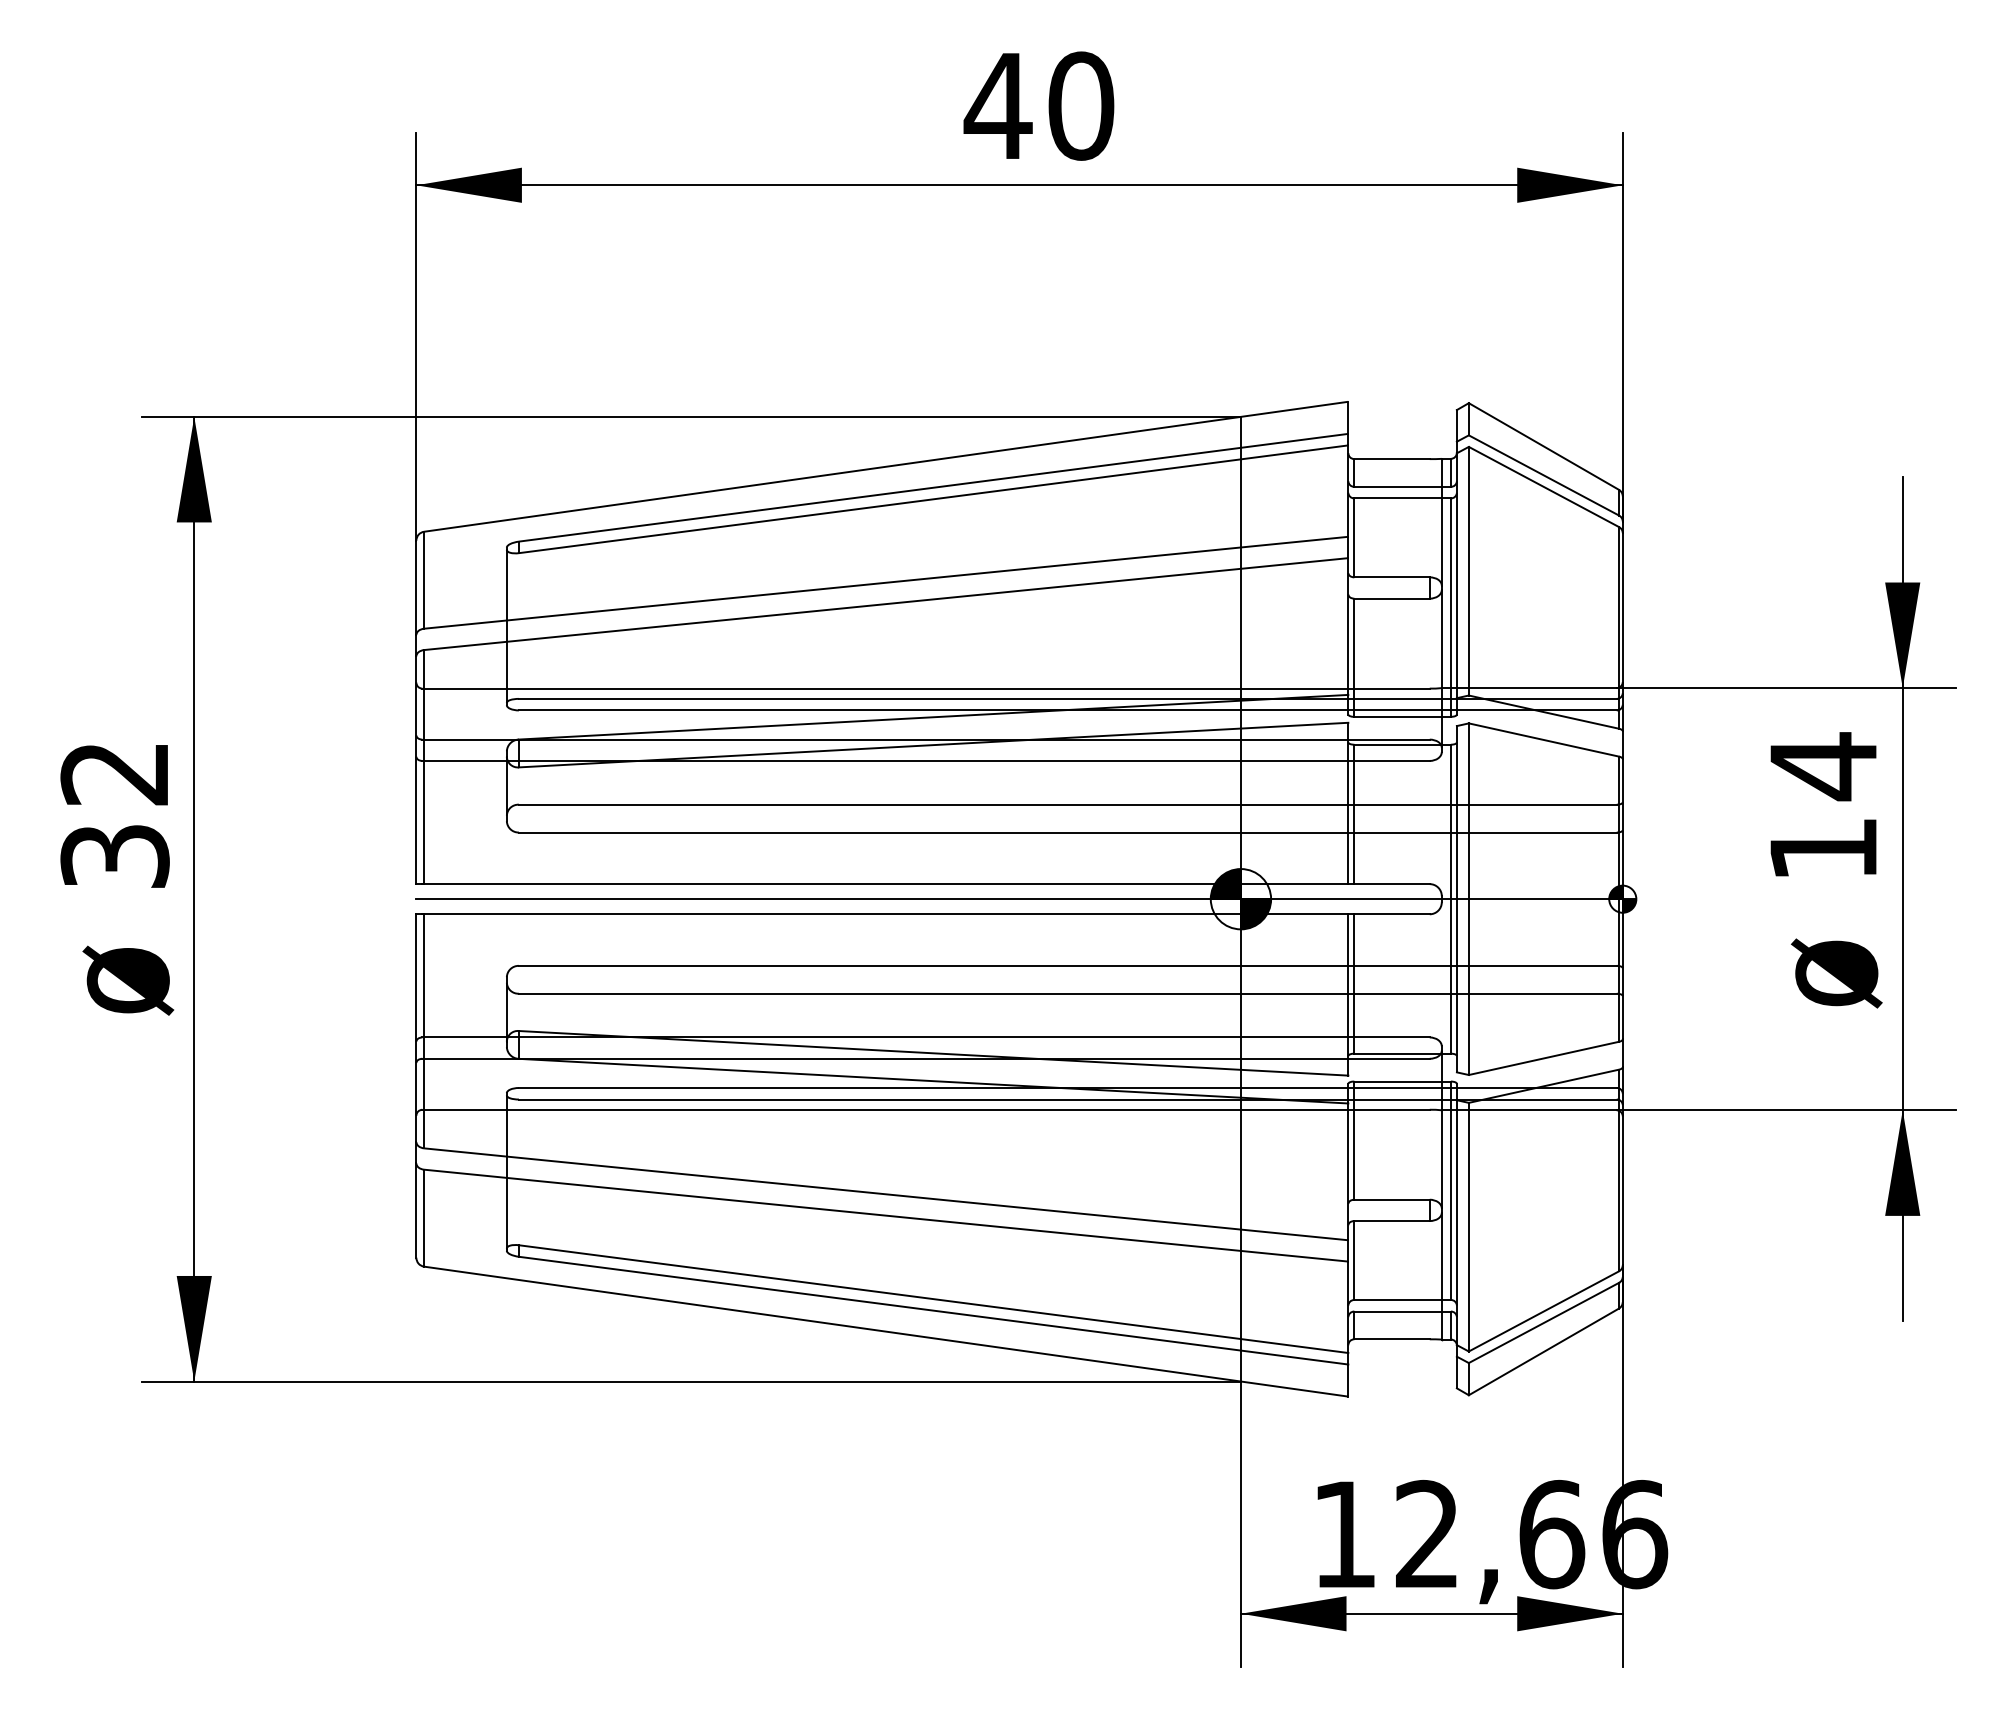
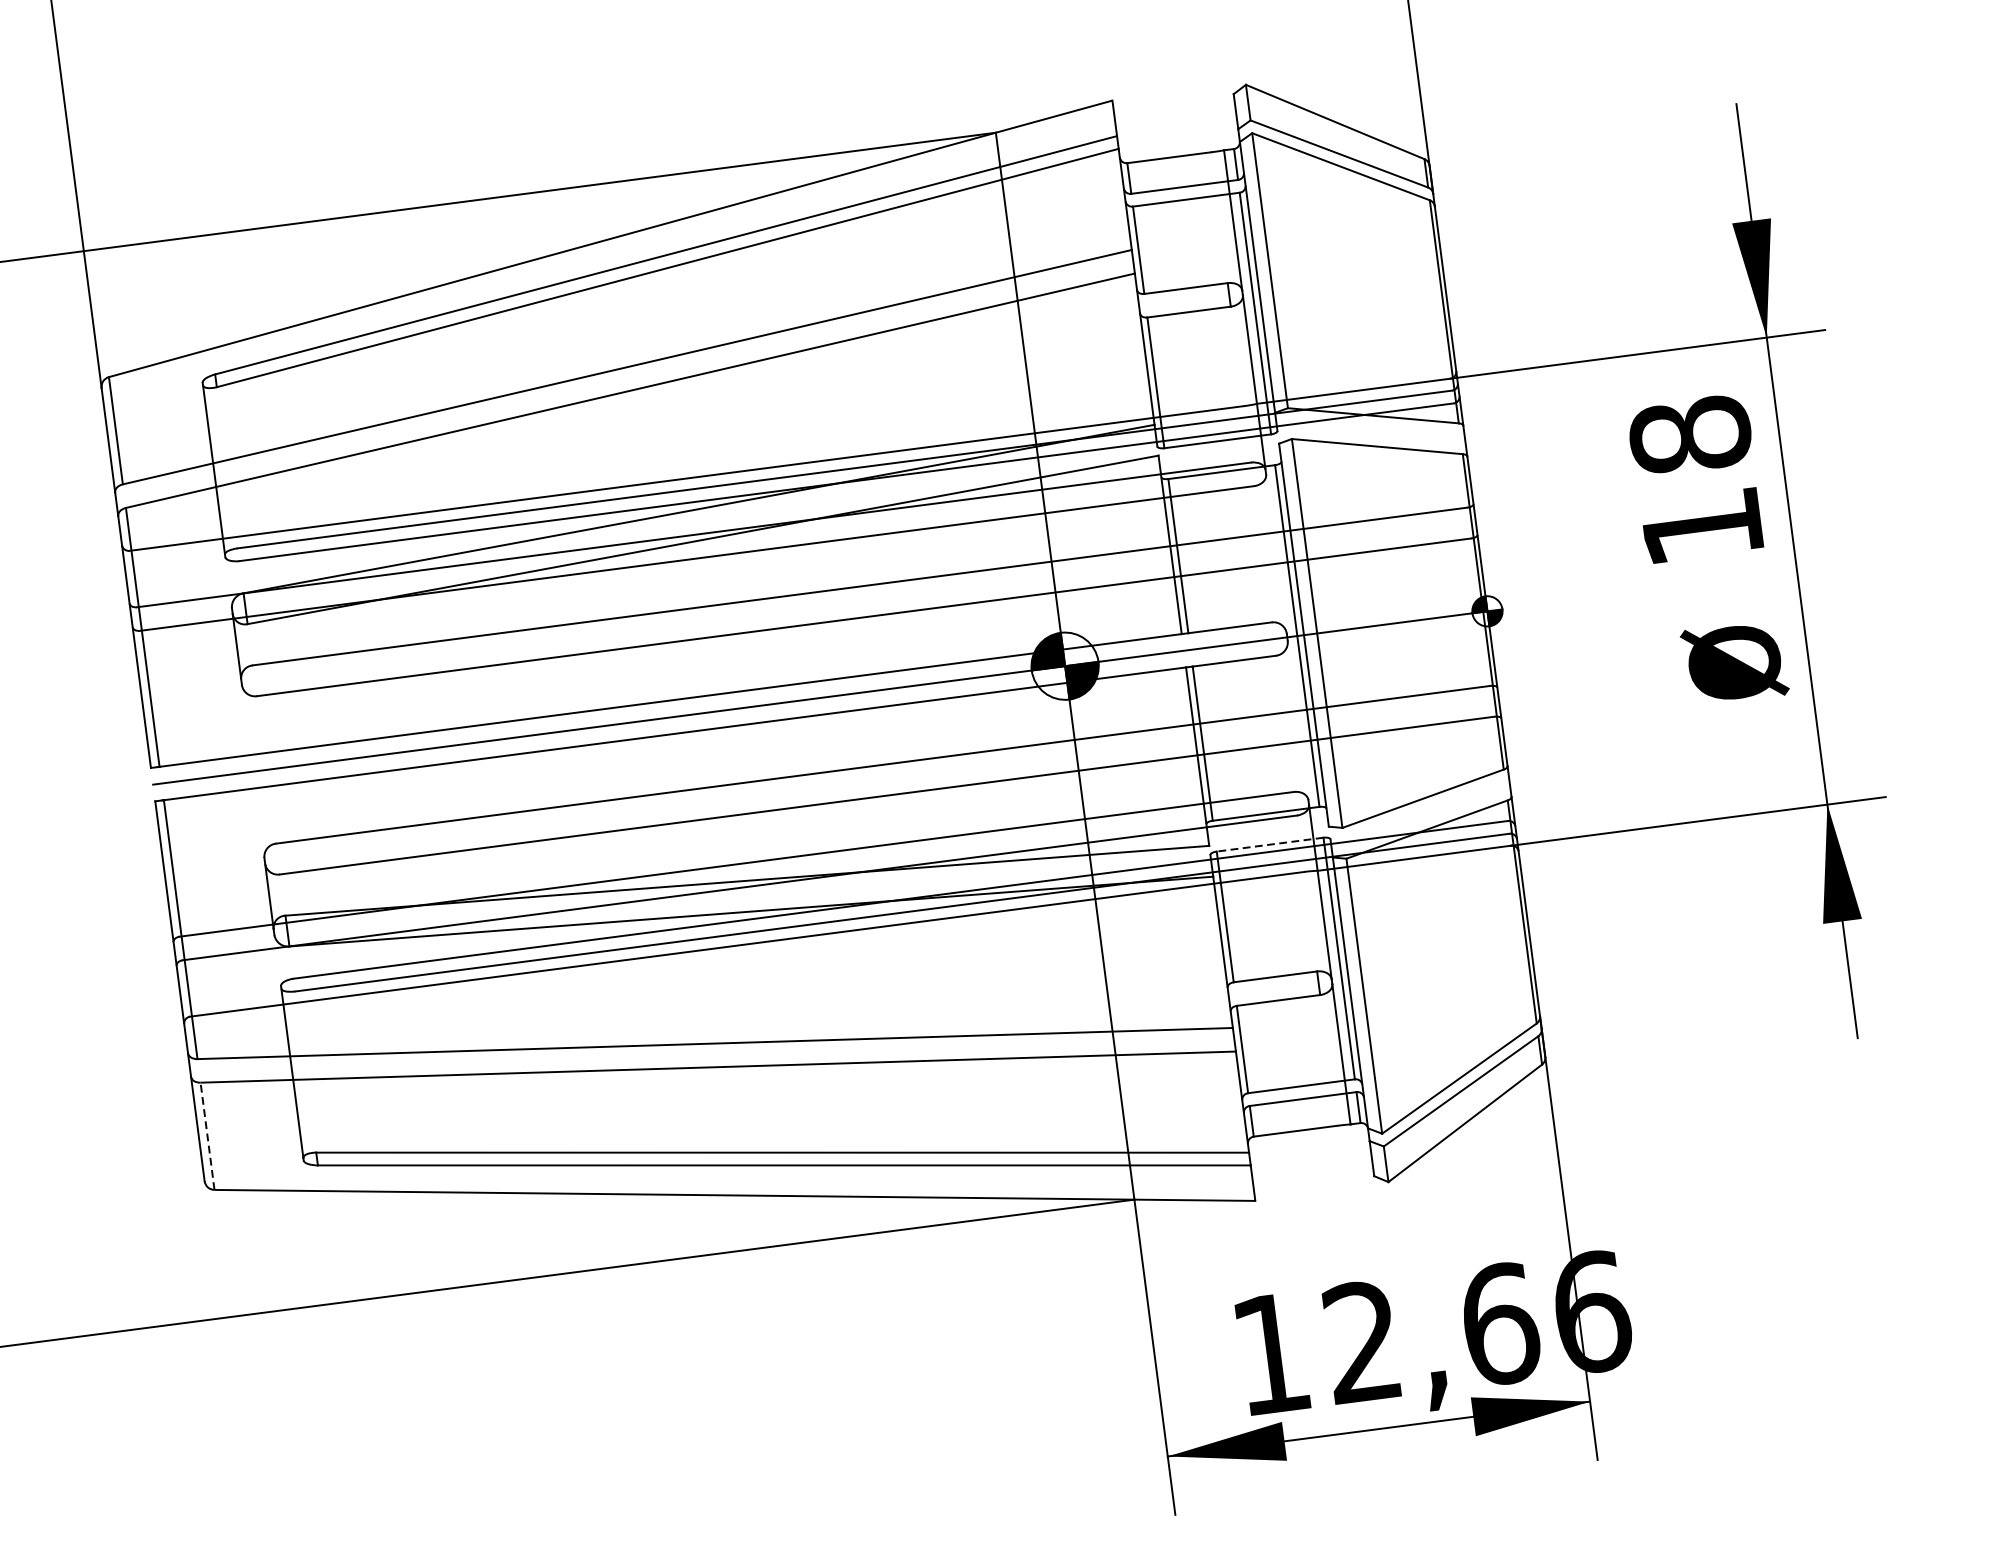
text: (1823, 766) -> (1690, 435), 14 -> 18
line: (1402, 1081) -> (1269, 844), solid -> dashed
line: (424, 1217) -> (207, 1135), solid -> dashed

